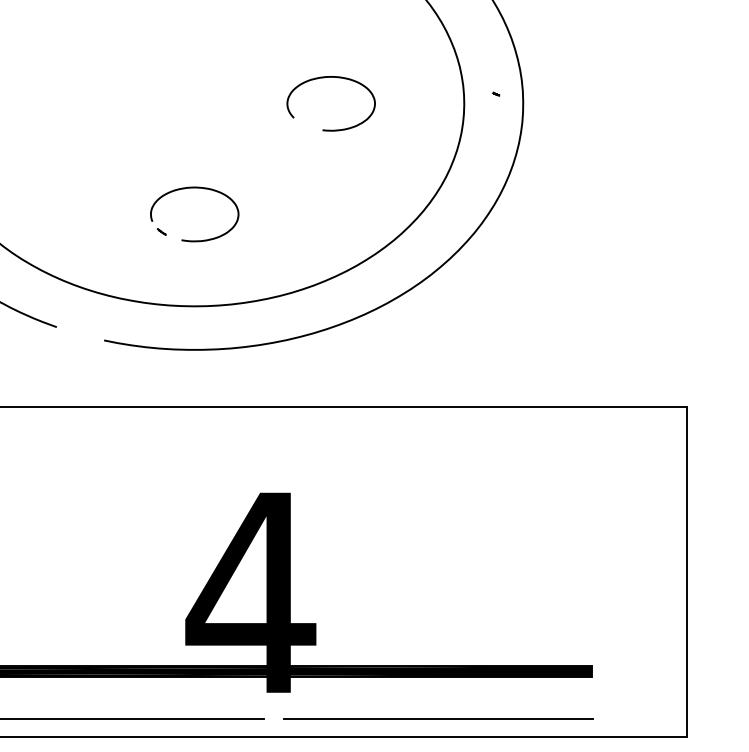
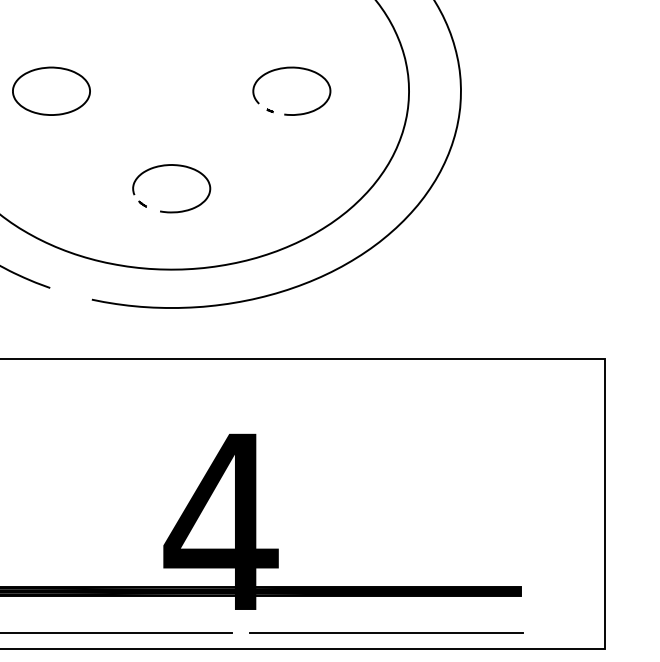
curve: (495, 93) -> (269, 110), moved
part: (58, 102) -> (51, 90), added

